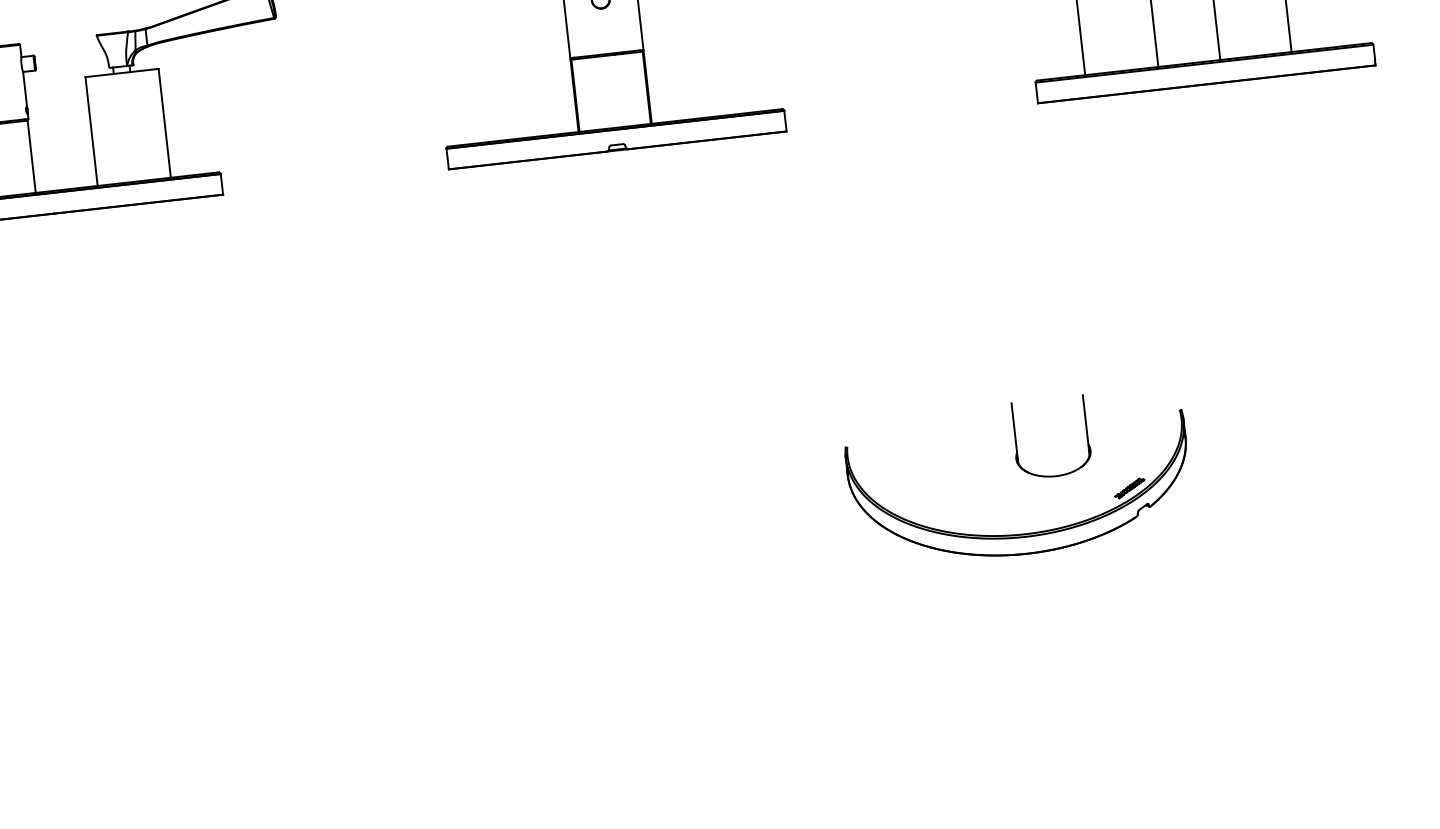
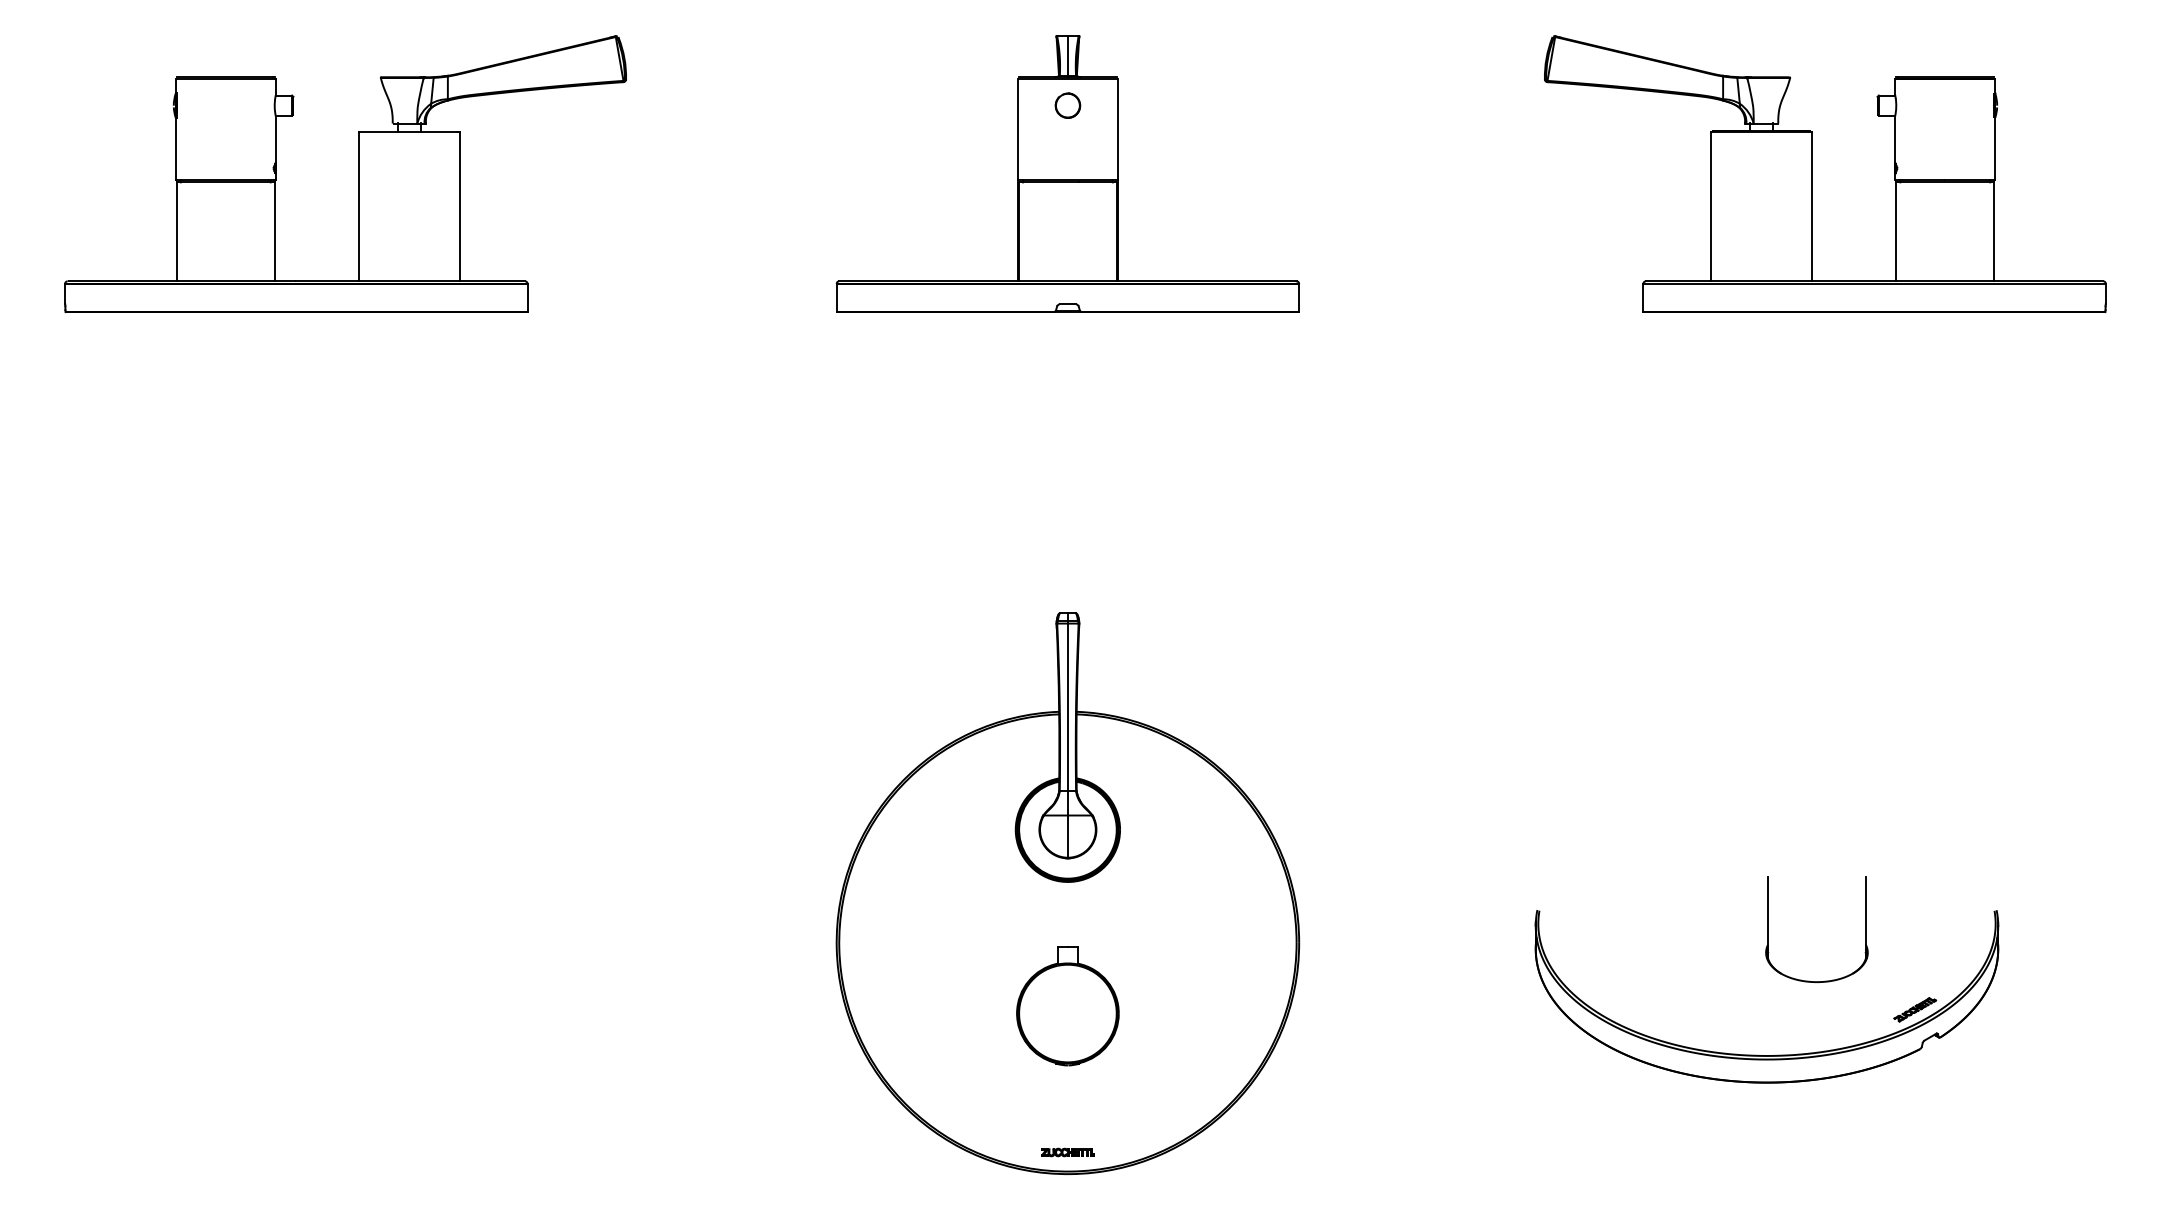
part: (1023, 471) -> (1774, 970), moved
part: (665, 575) -> (1067, 893), added

